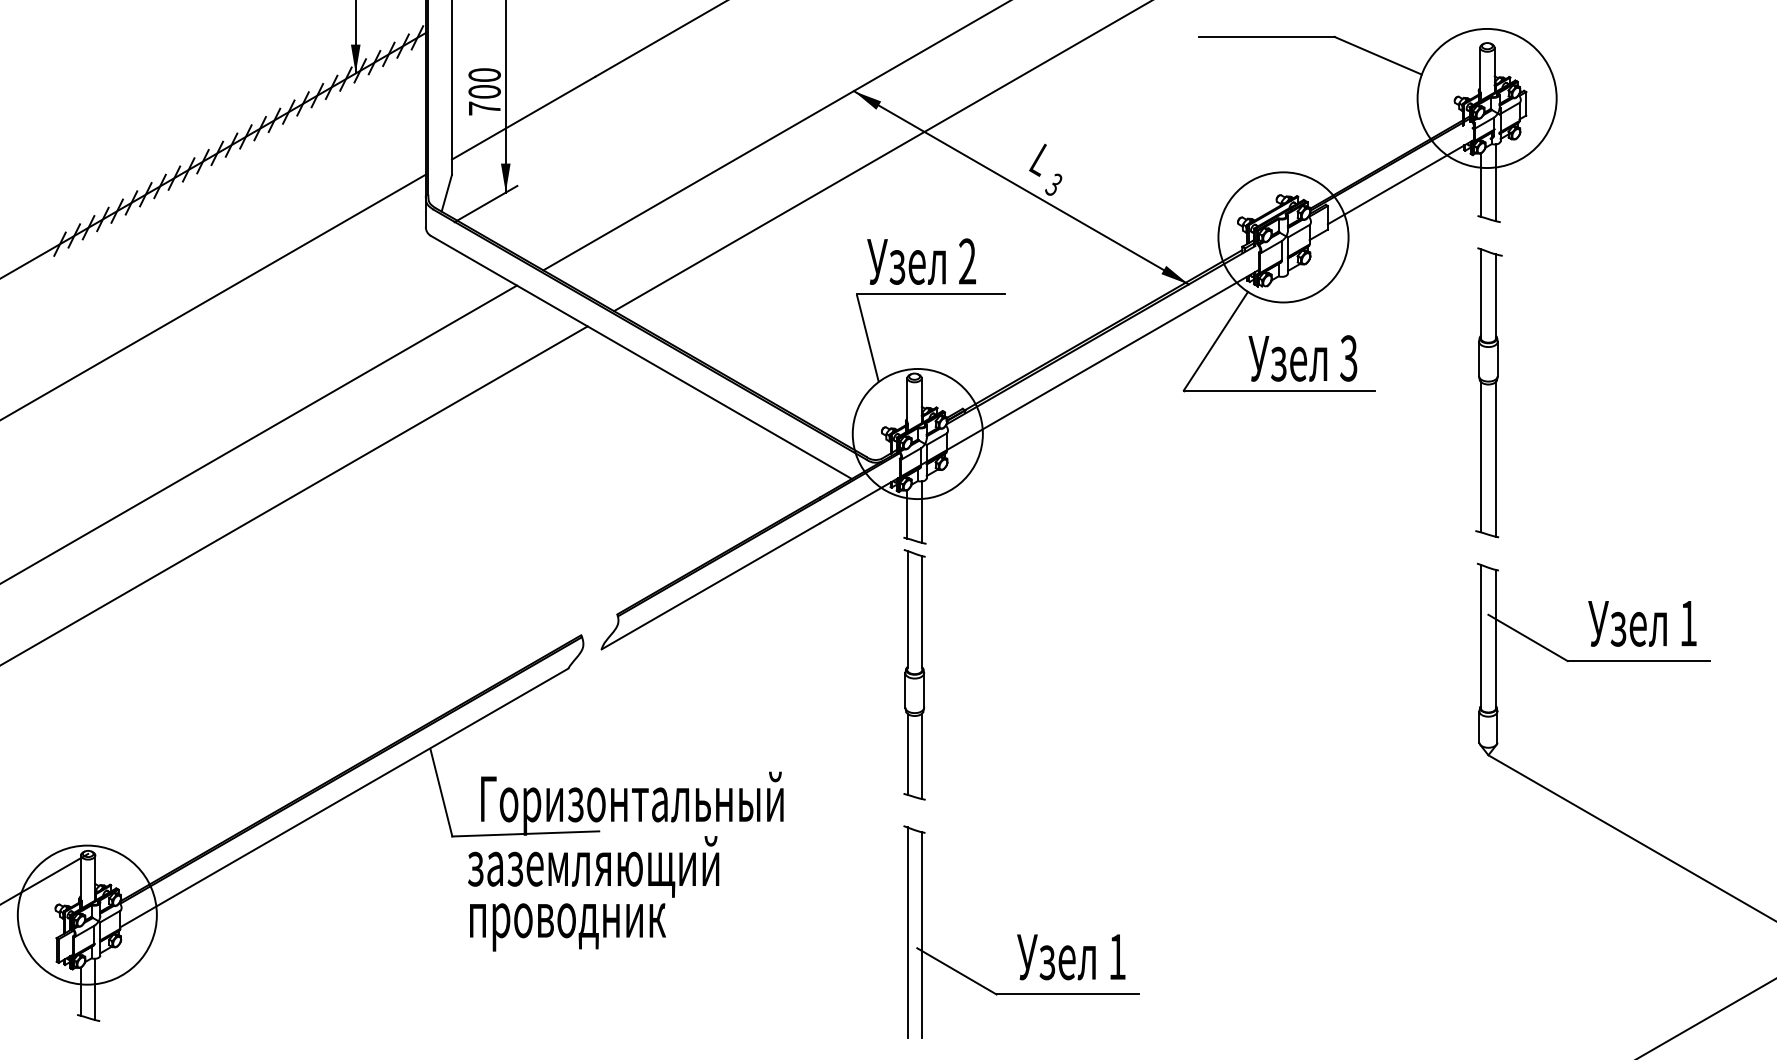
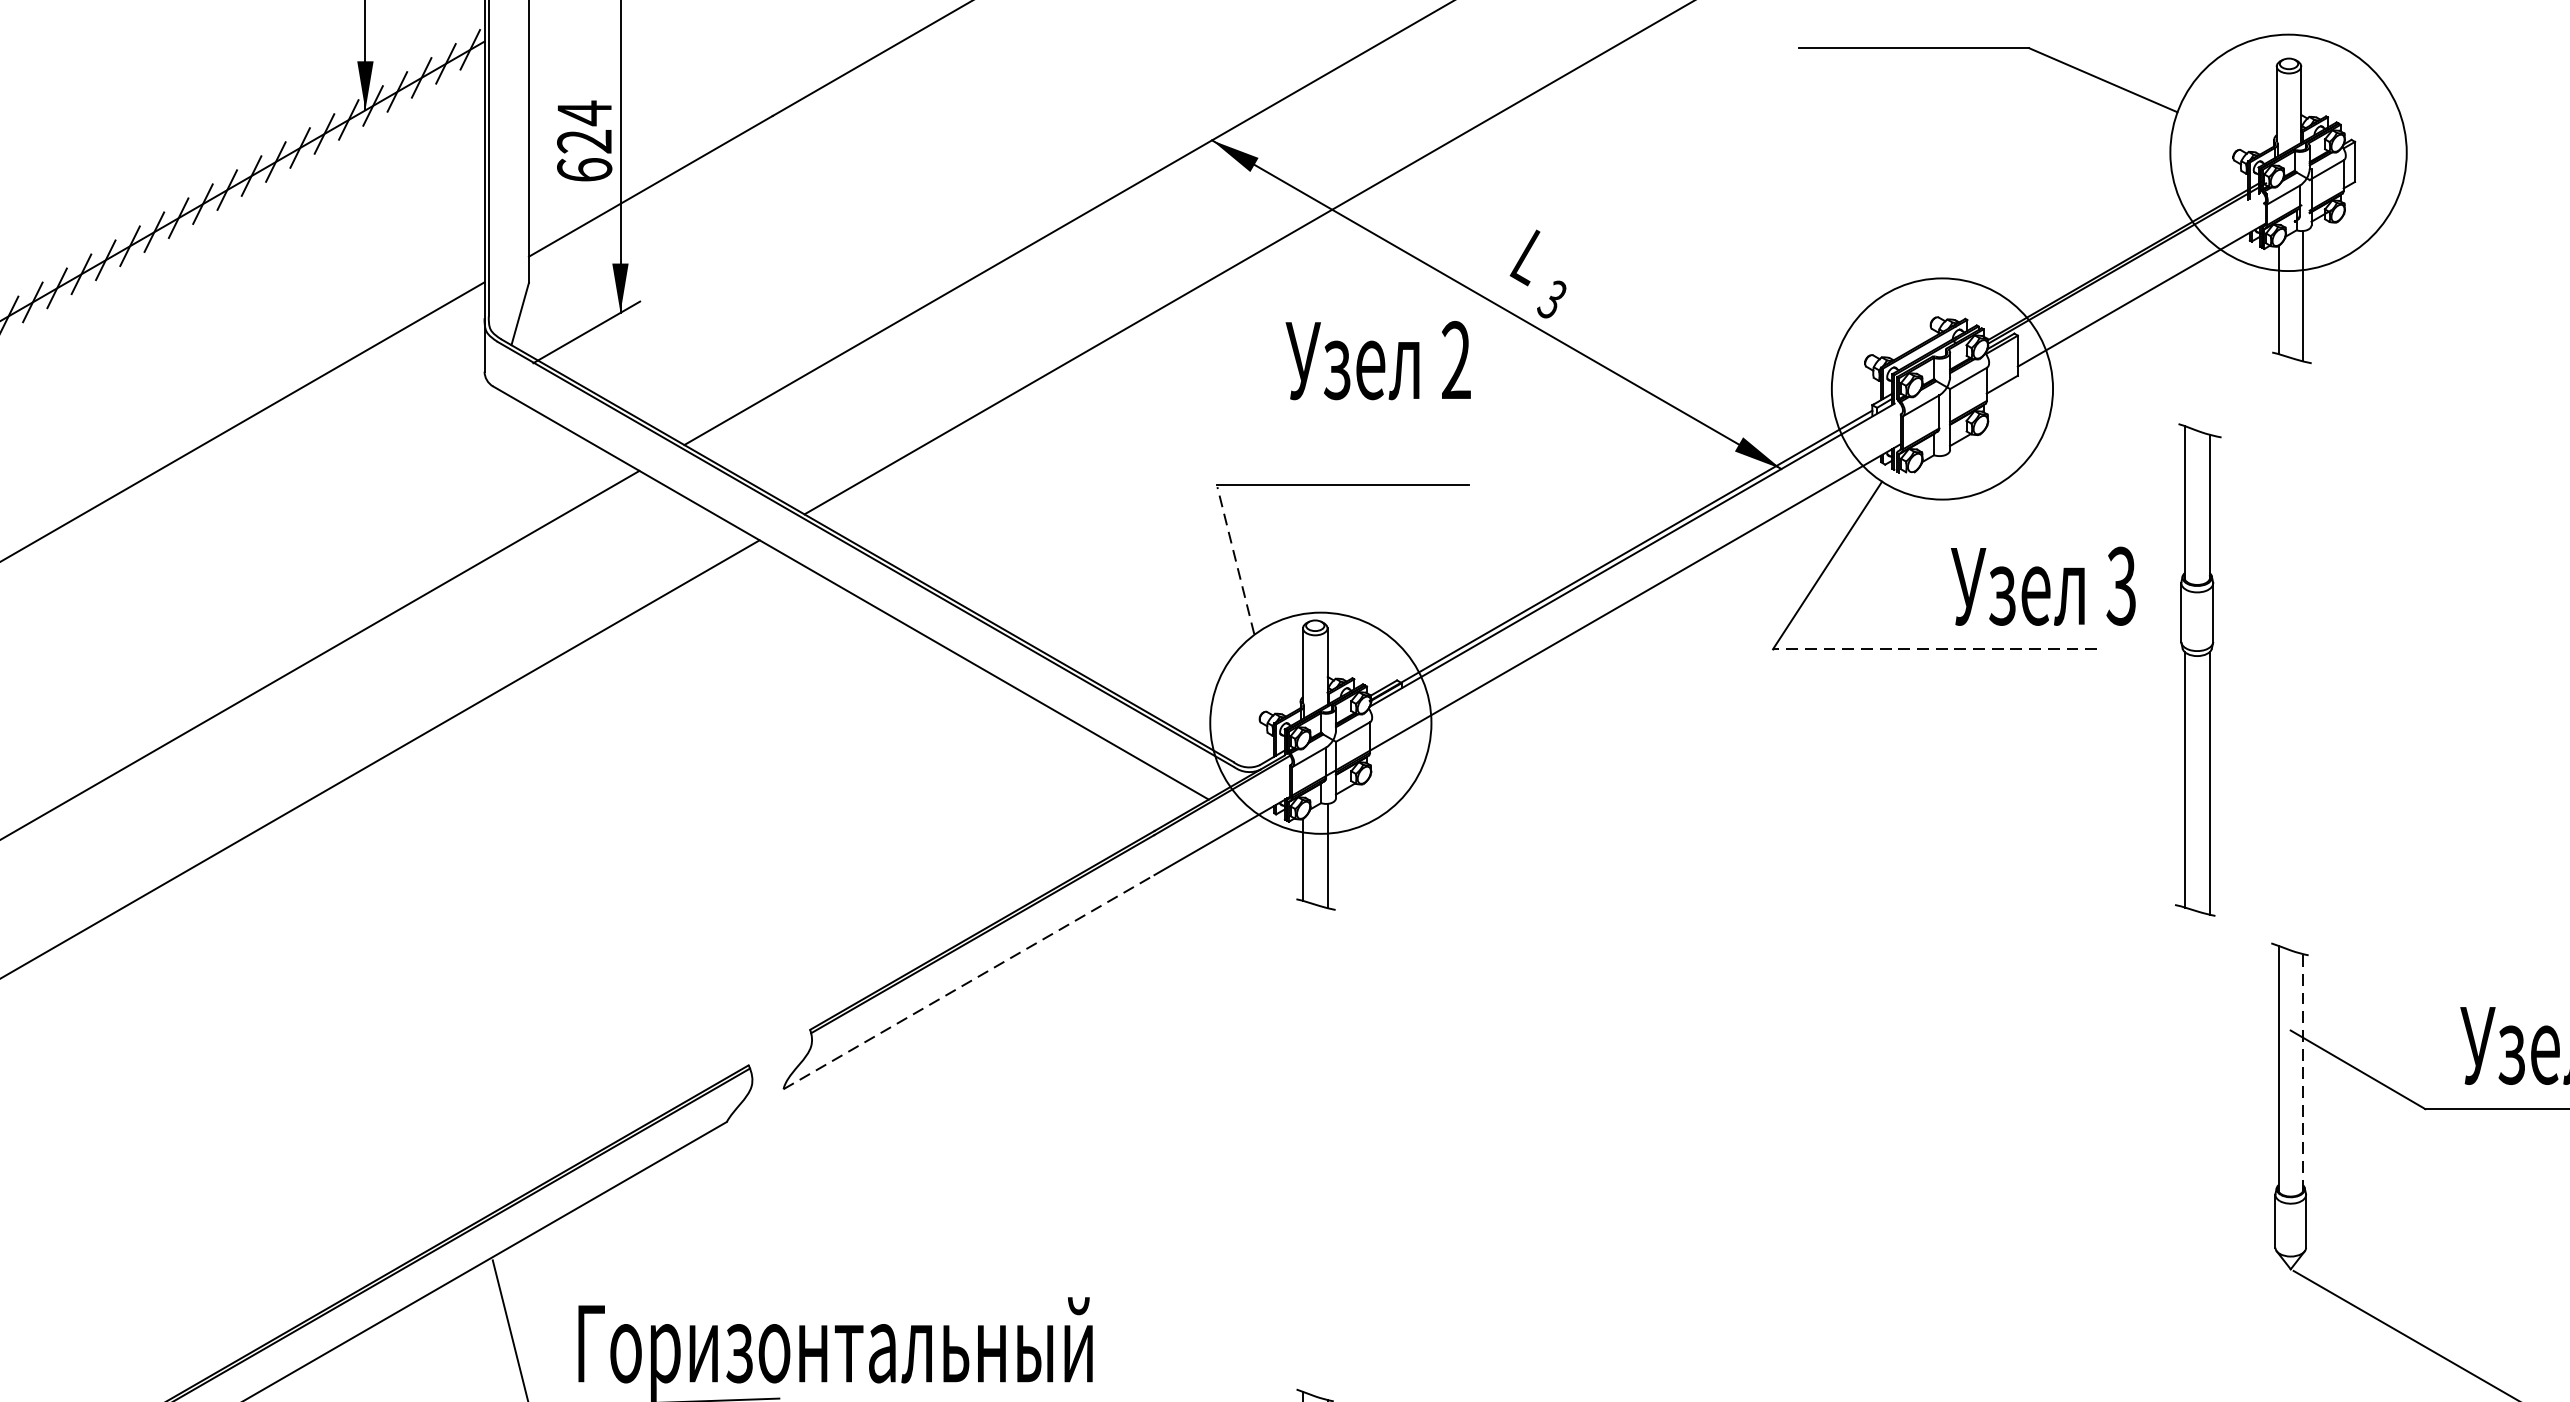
text: (484, 91) -> (584, 140), 700 -> 624
text: (921, 261) -> (1378, 360), moved
line: (867, 338) -> (1235, 560), solid -> dashed
text: (1302, 358) -> (2042, 586), moved
line: (1278, 390) -> (1933, 649), solid -> dashed
part: (1488, 392) -> (2197, 669), moved
line: (710, 586) -> (968, 982), solid -> dashed
line: (1495, 639) -> (2302, 1072), solid -> dashed
part: (914, 674) -> (1315, 1131), removed

